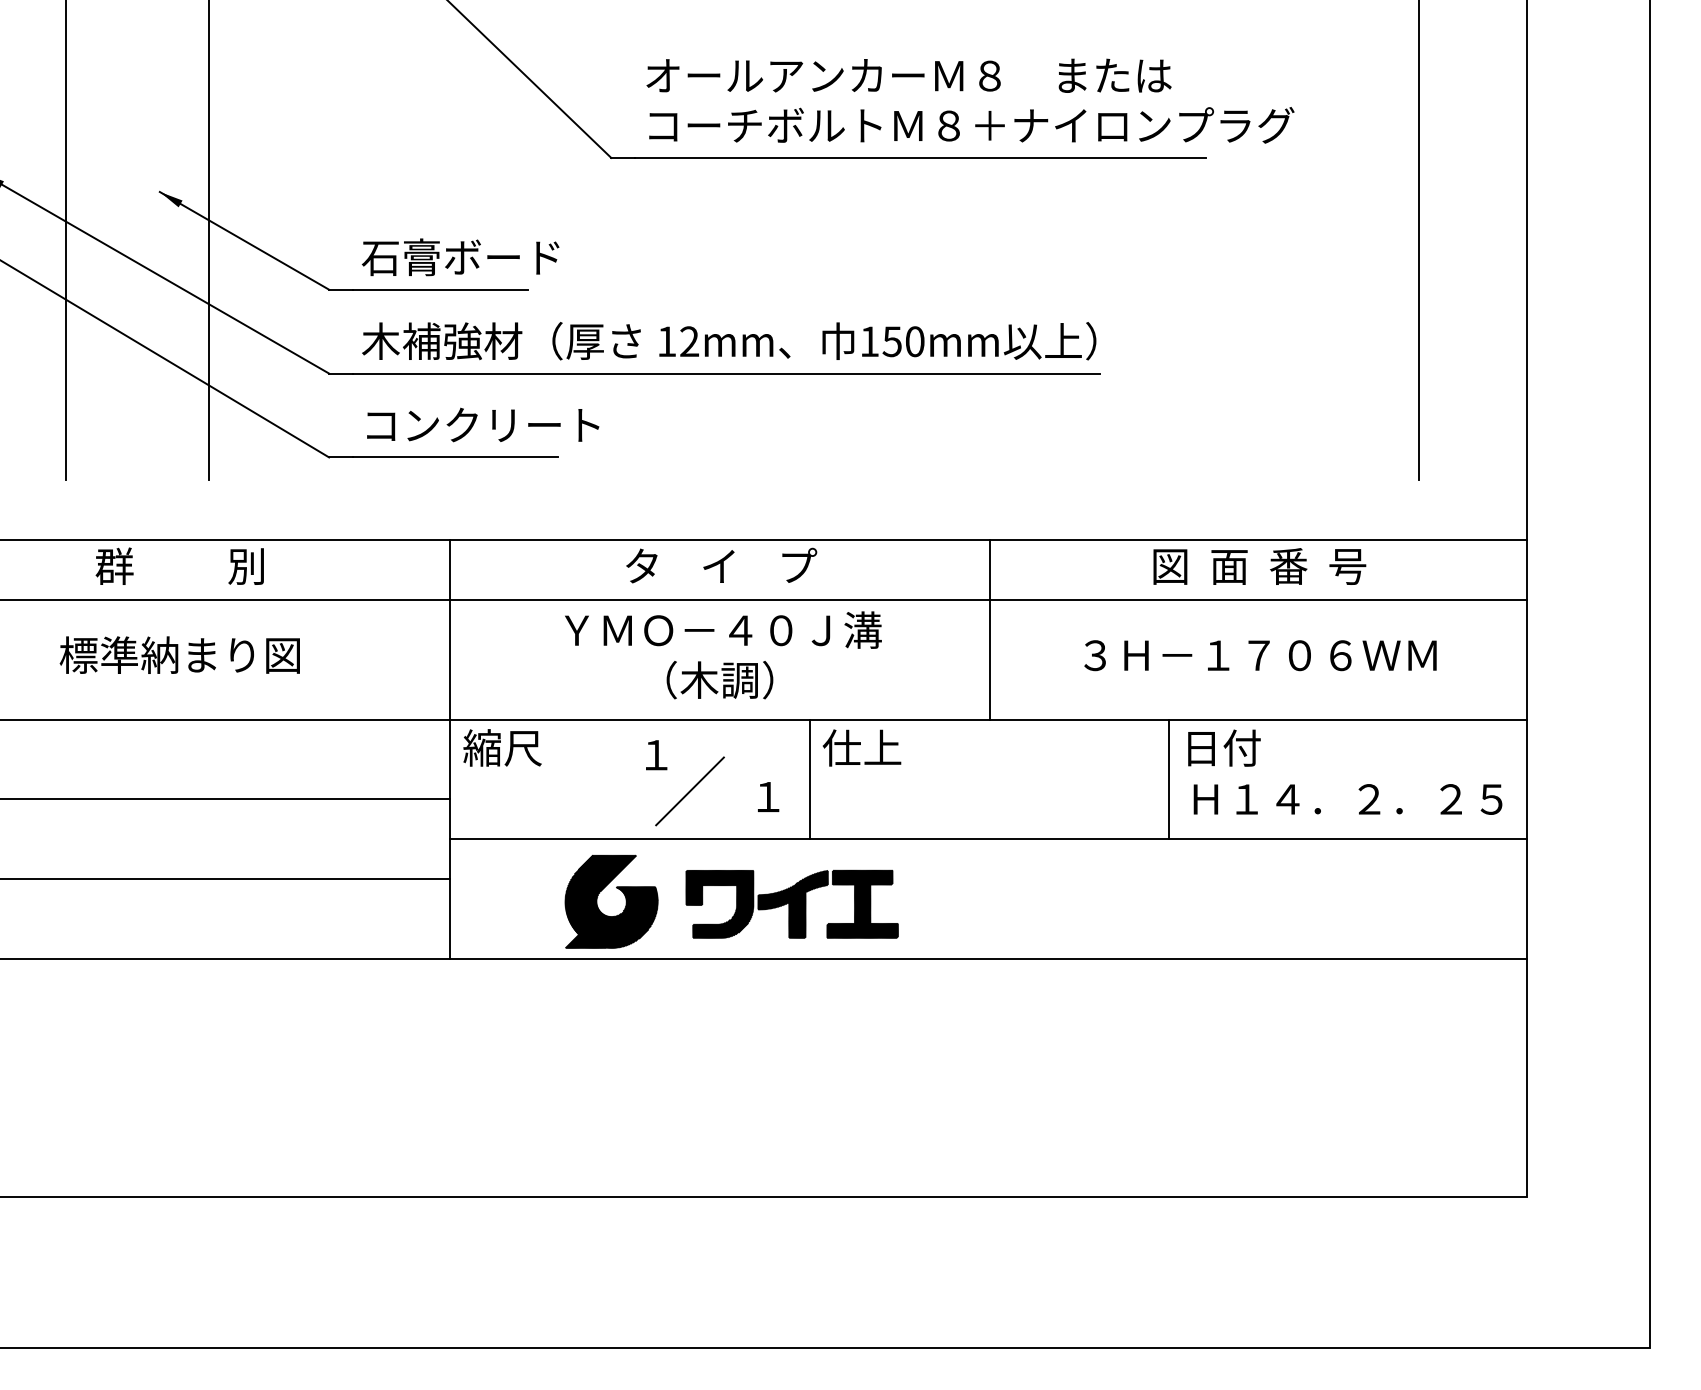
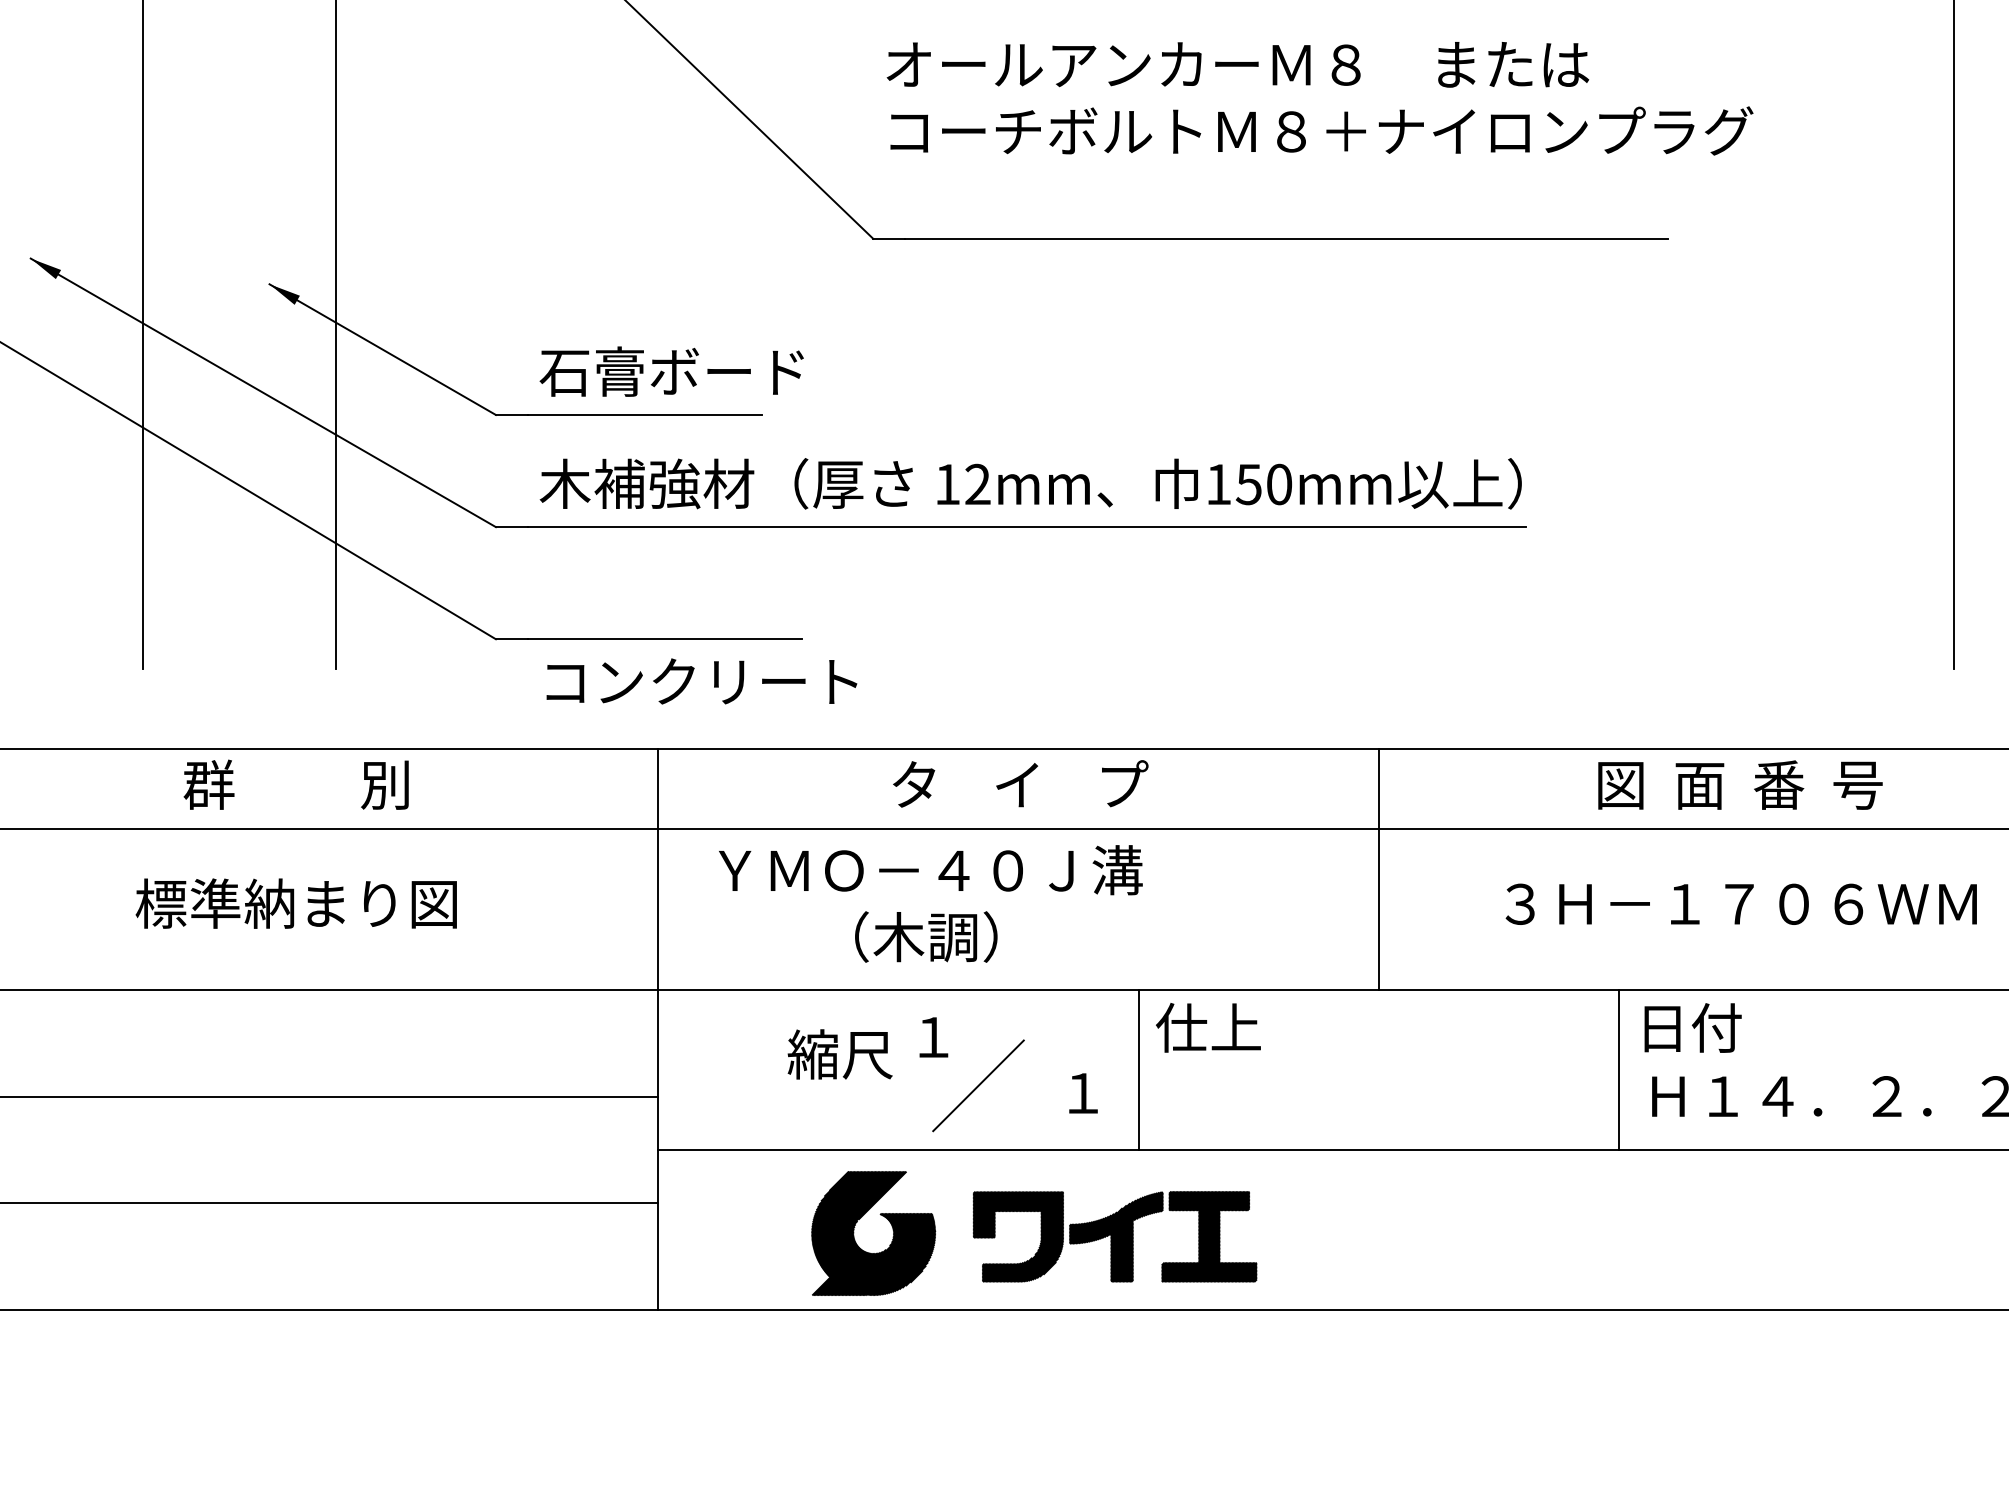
text: (970, 100) -> (1320, 97), moved
text: (483, 424) -> (702, 680), moved
text: (723, 655) -> (930, 904), moved
text: (502, 747) -> (840, 1053), moved

